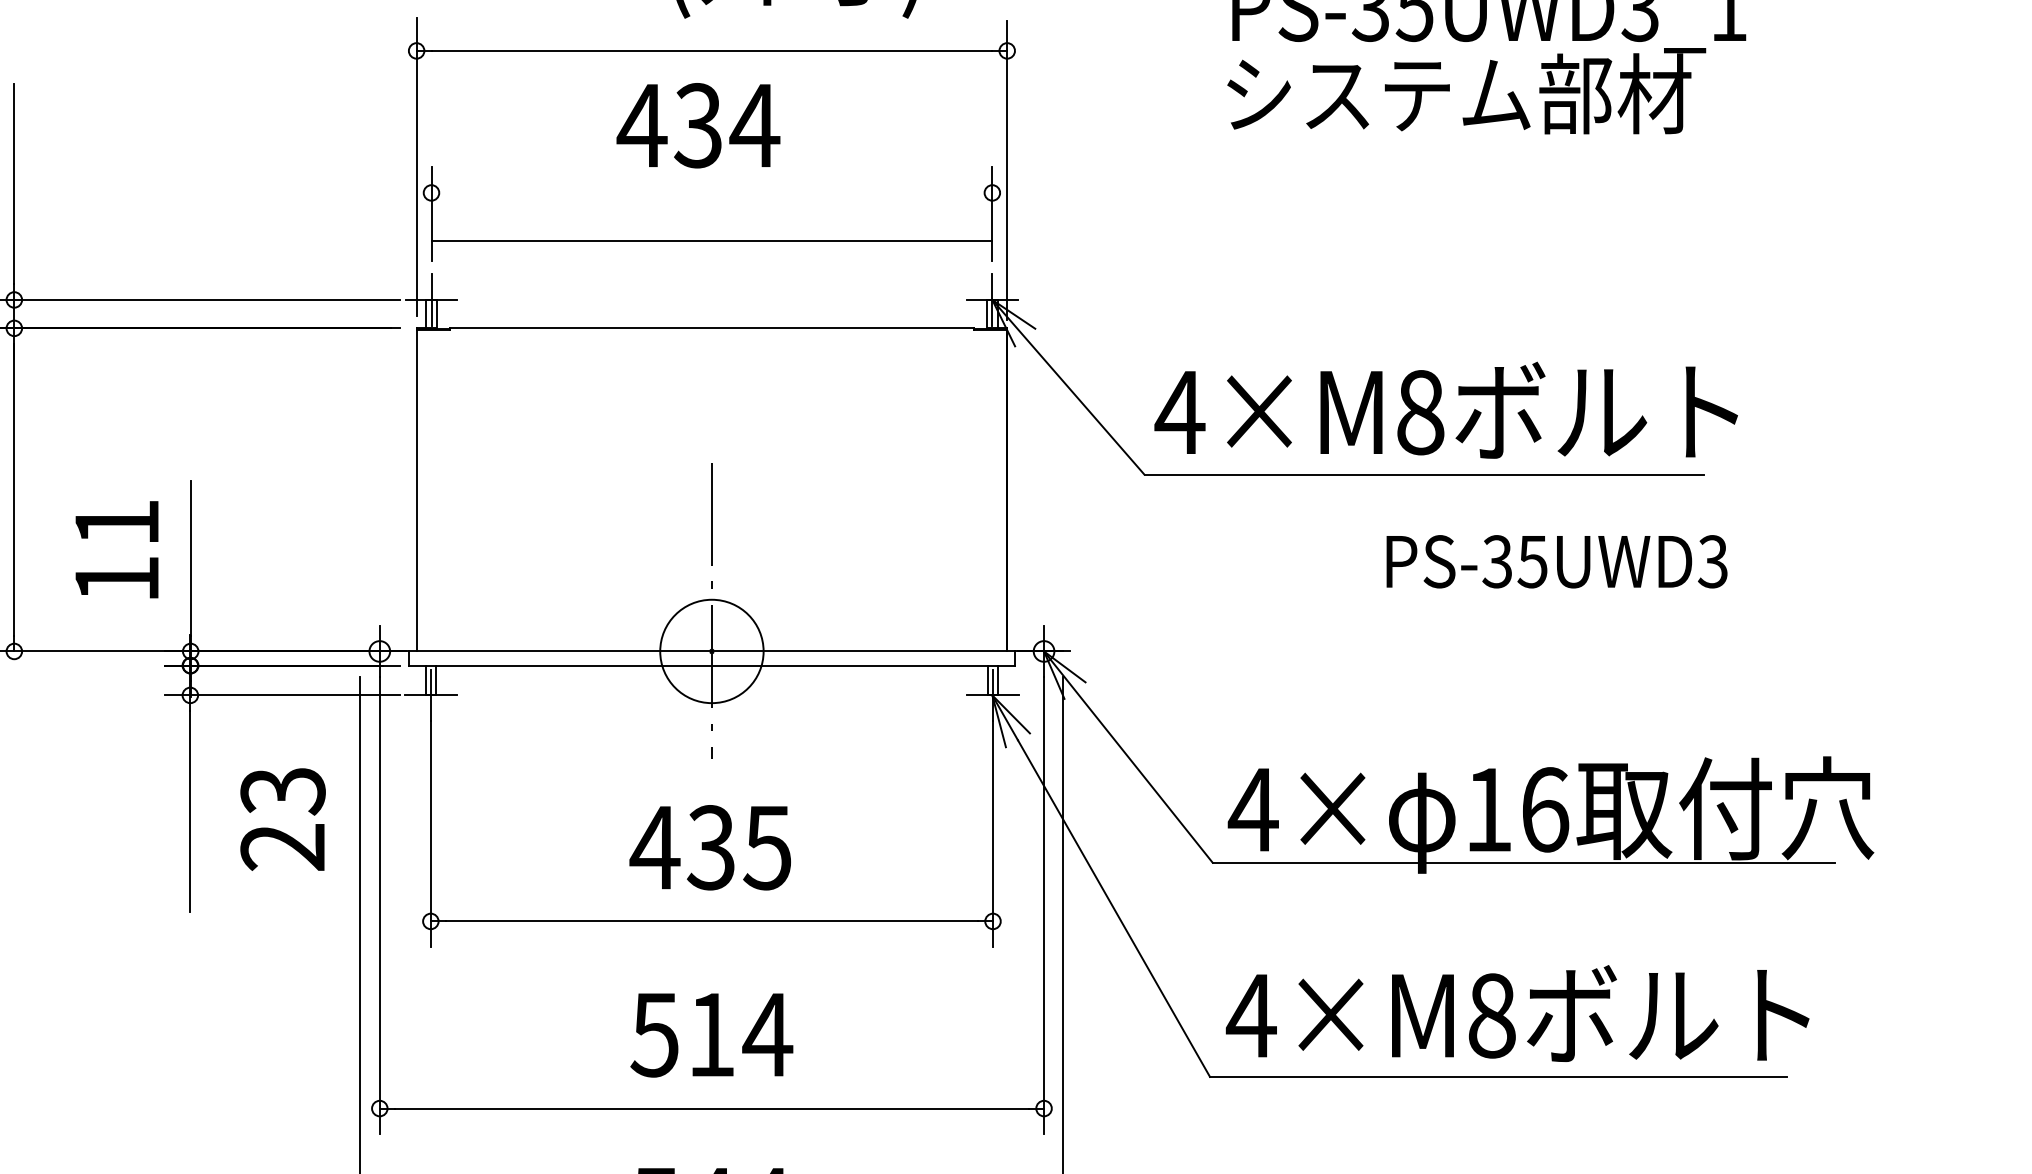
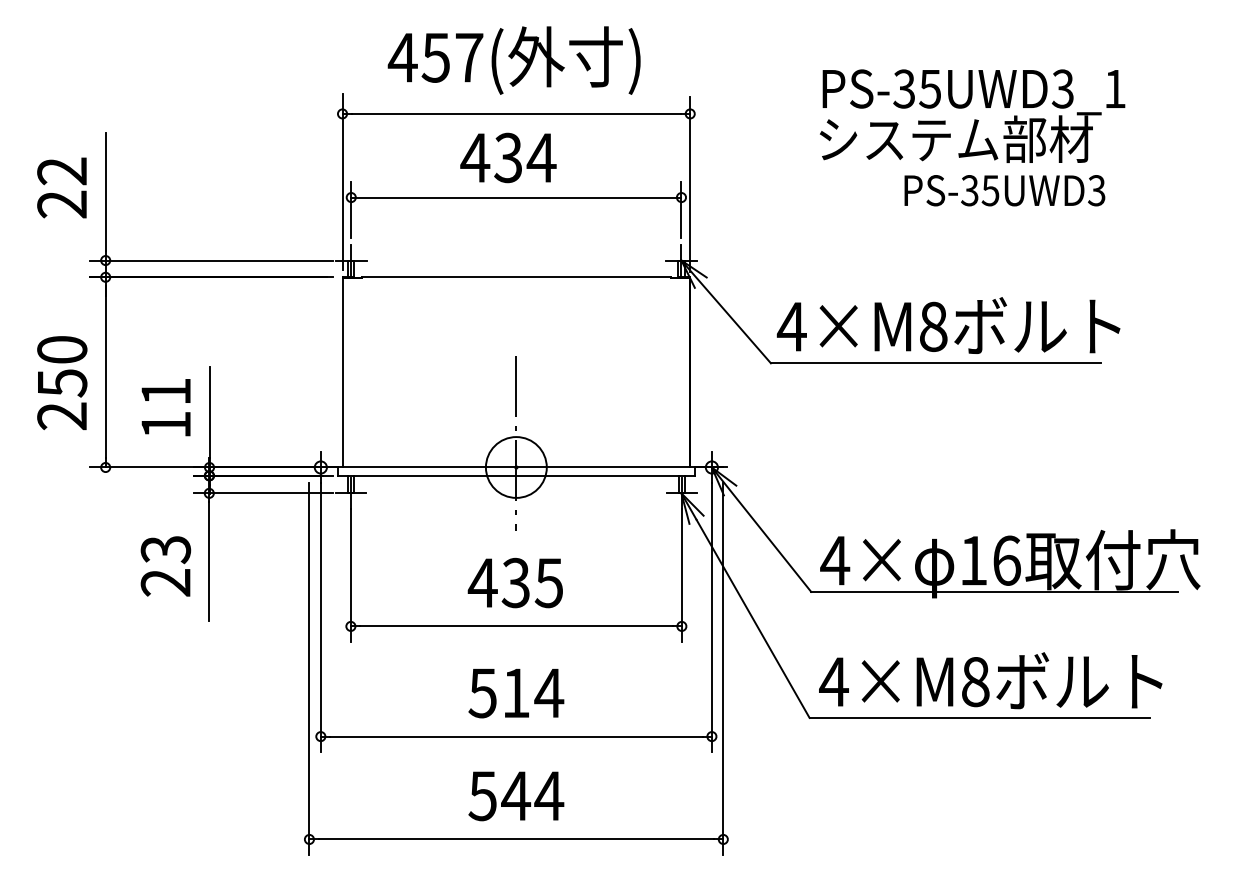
line: (712, 240) -> (516, 197), moved
text: (1556, 561) -> (1004, 190), moved
text: (282, 819) -> (165, 566), moved

